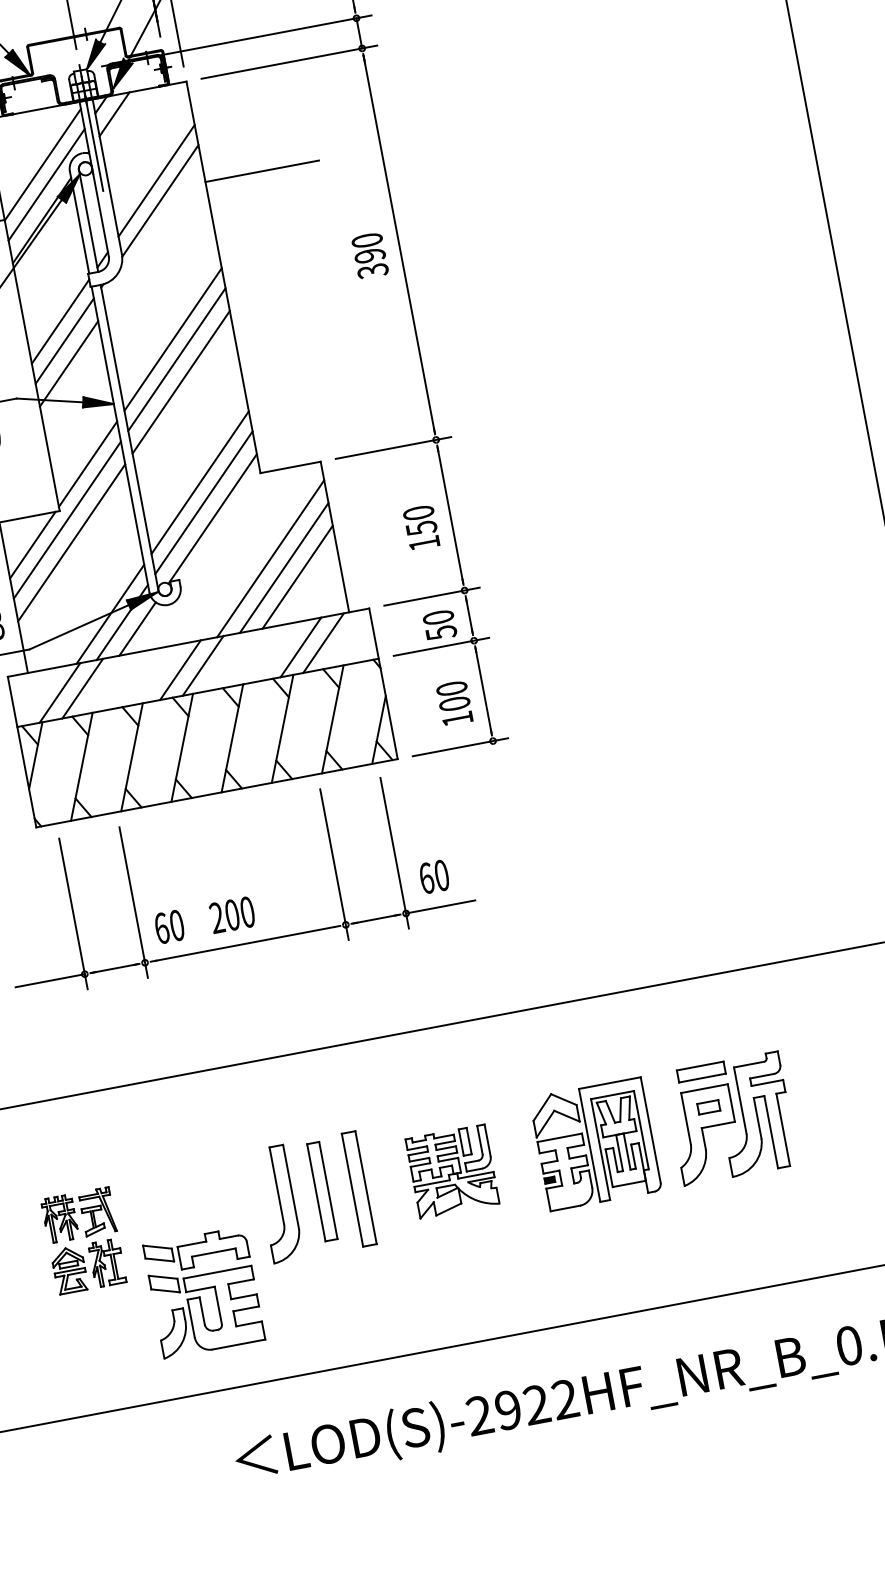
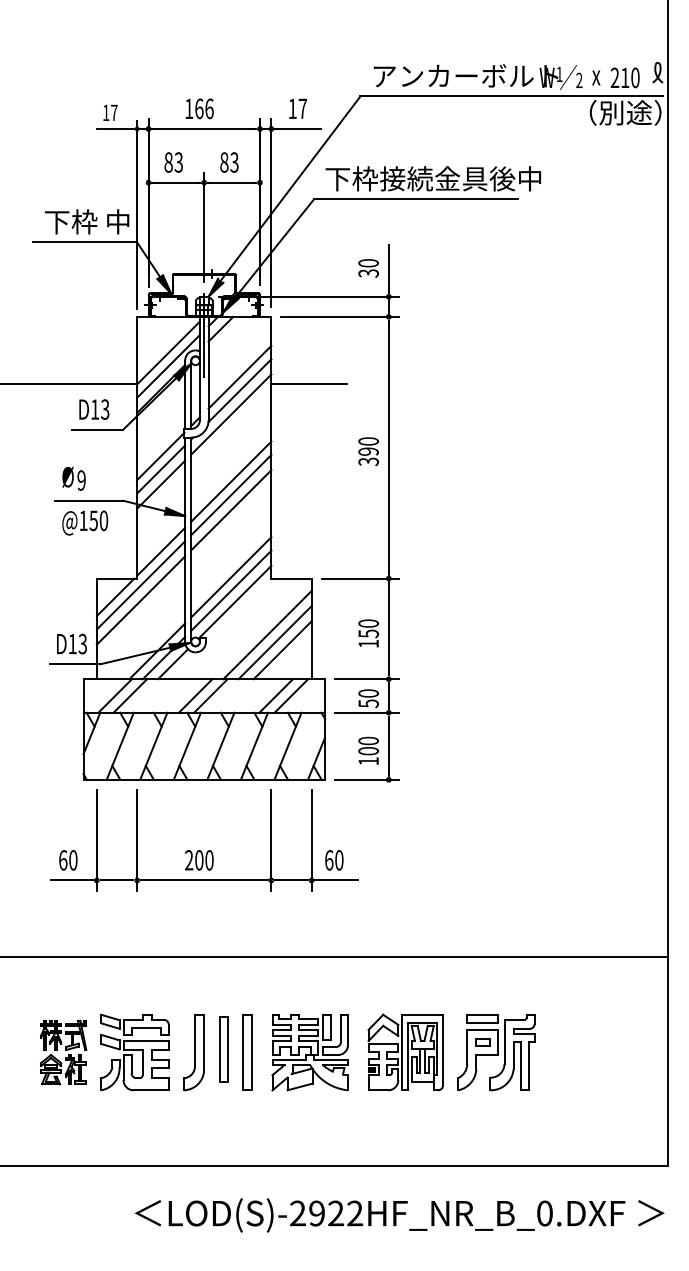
line: (154, 238) -> (231, 414), added
text: (169, 927) -> (68, 860), moved
part: (451, 1171) -> (309, 1052), size x1.43
part: (203, 1292) -> (134, 1052), moved

